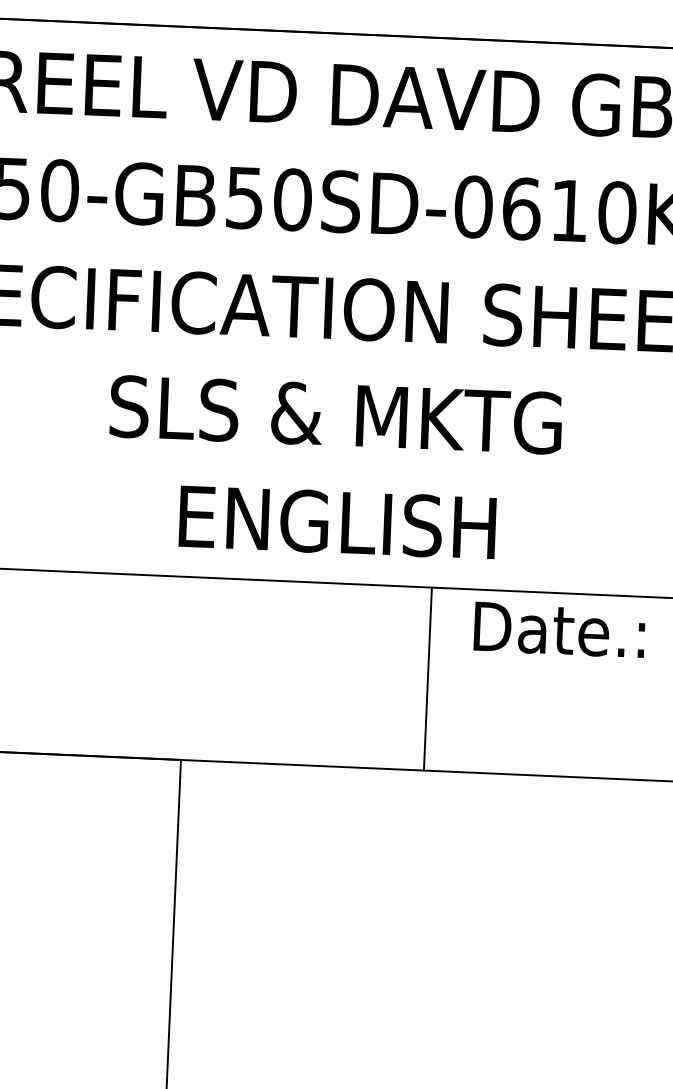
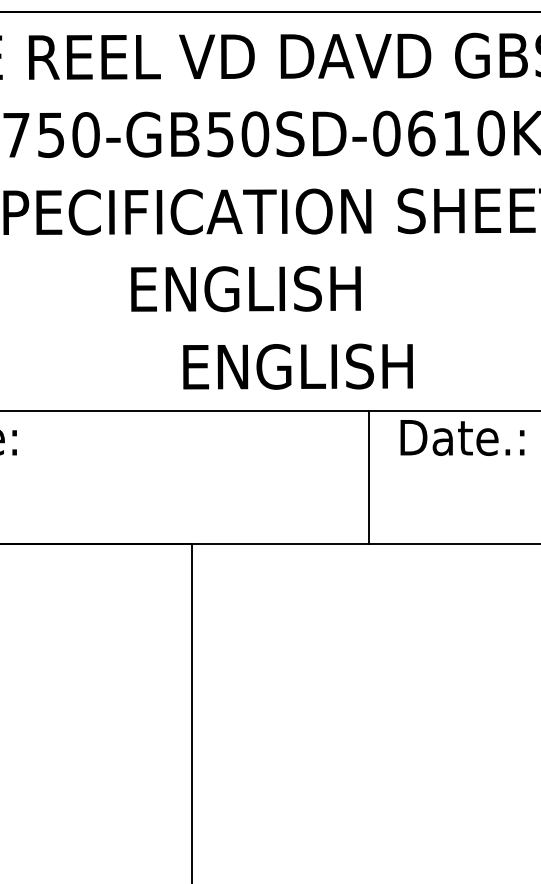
text: (336, 414) -> (293, 288), SLS & MKTG -> ENGLISH

